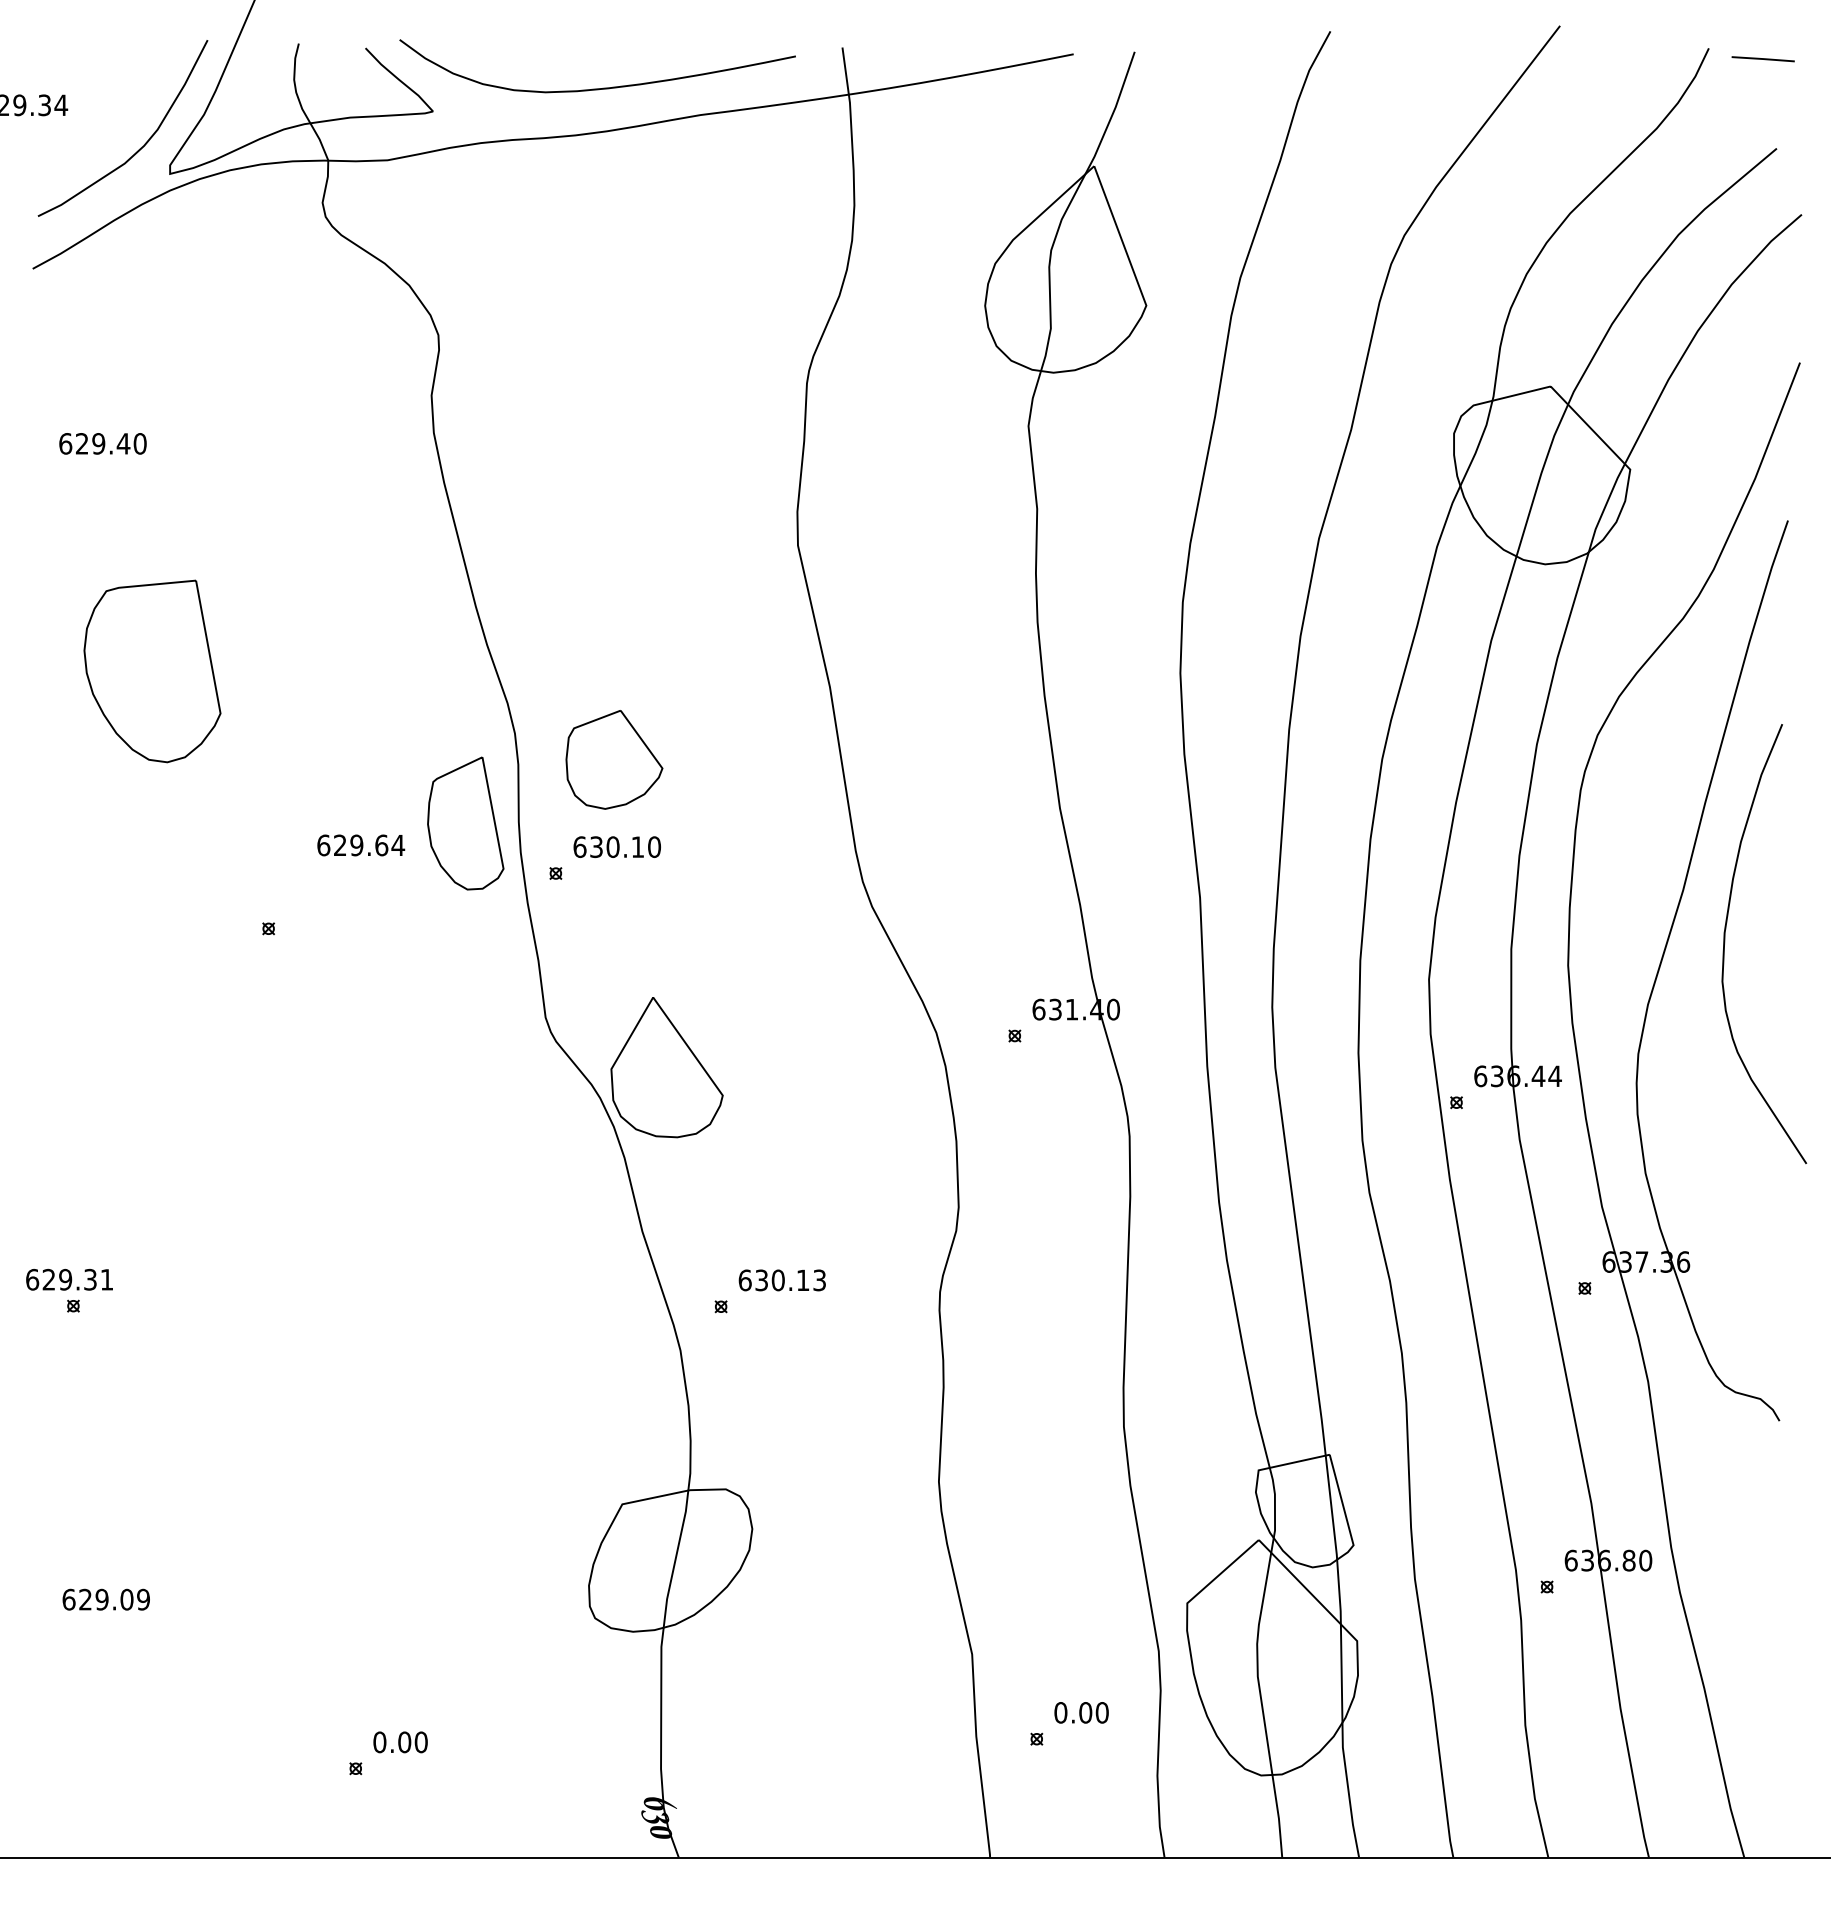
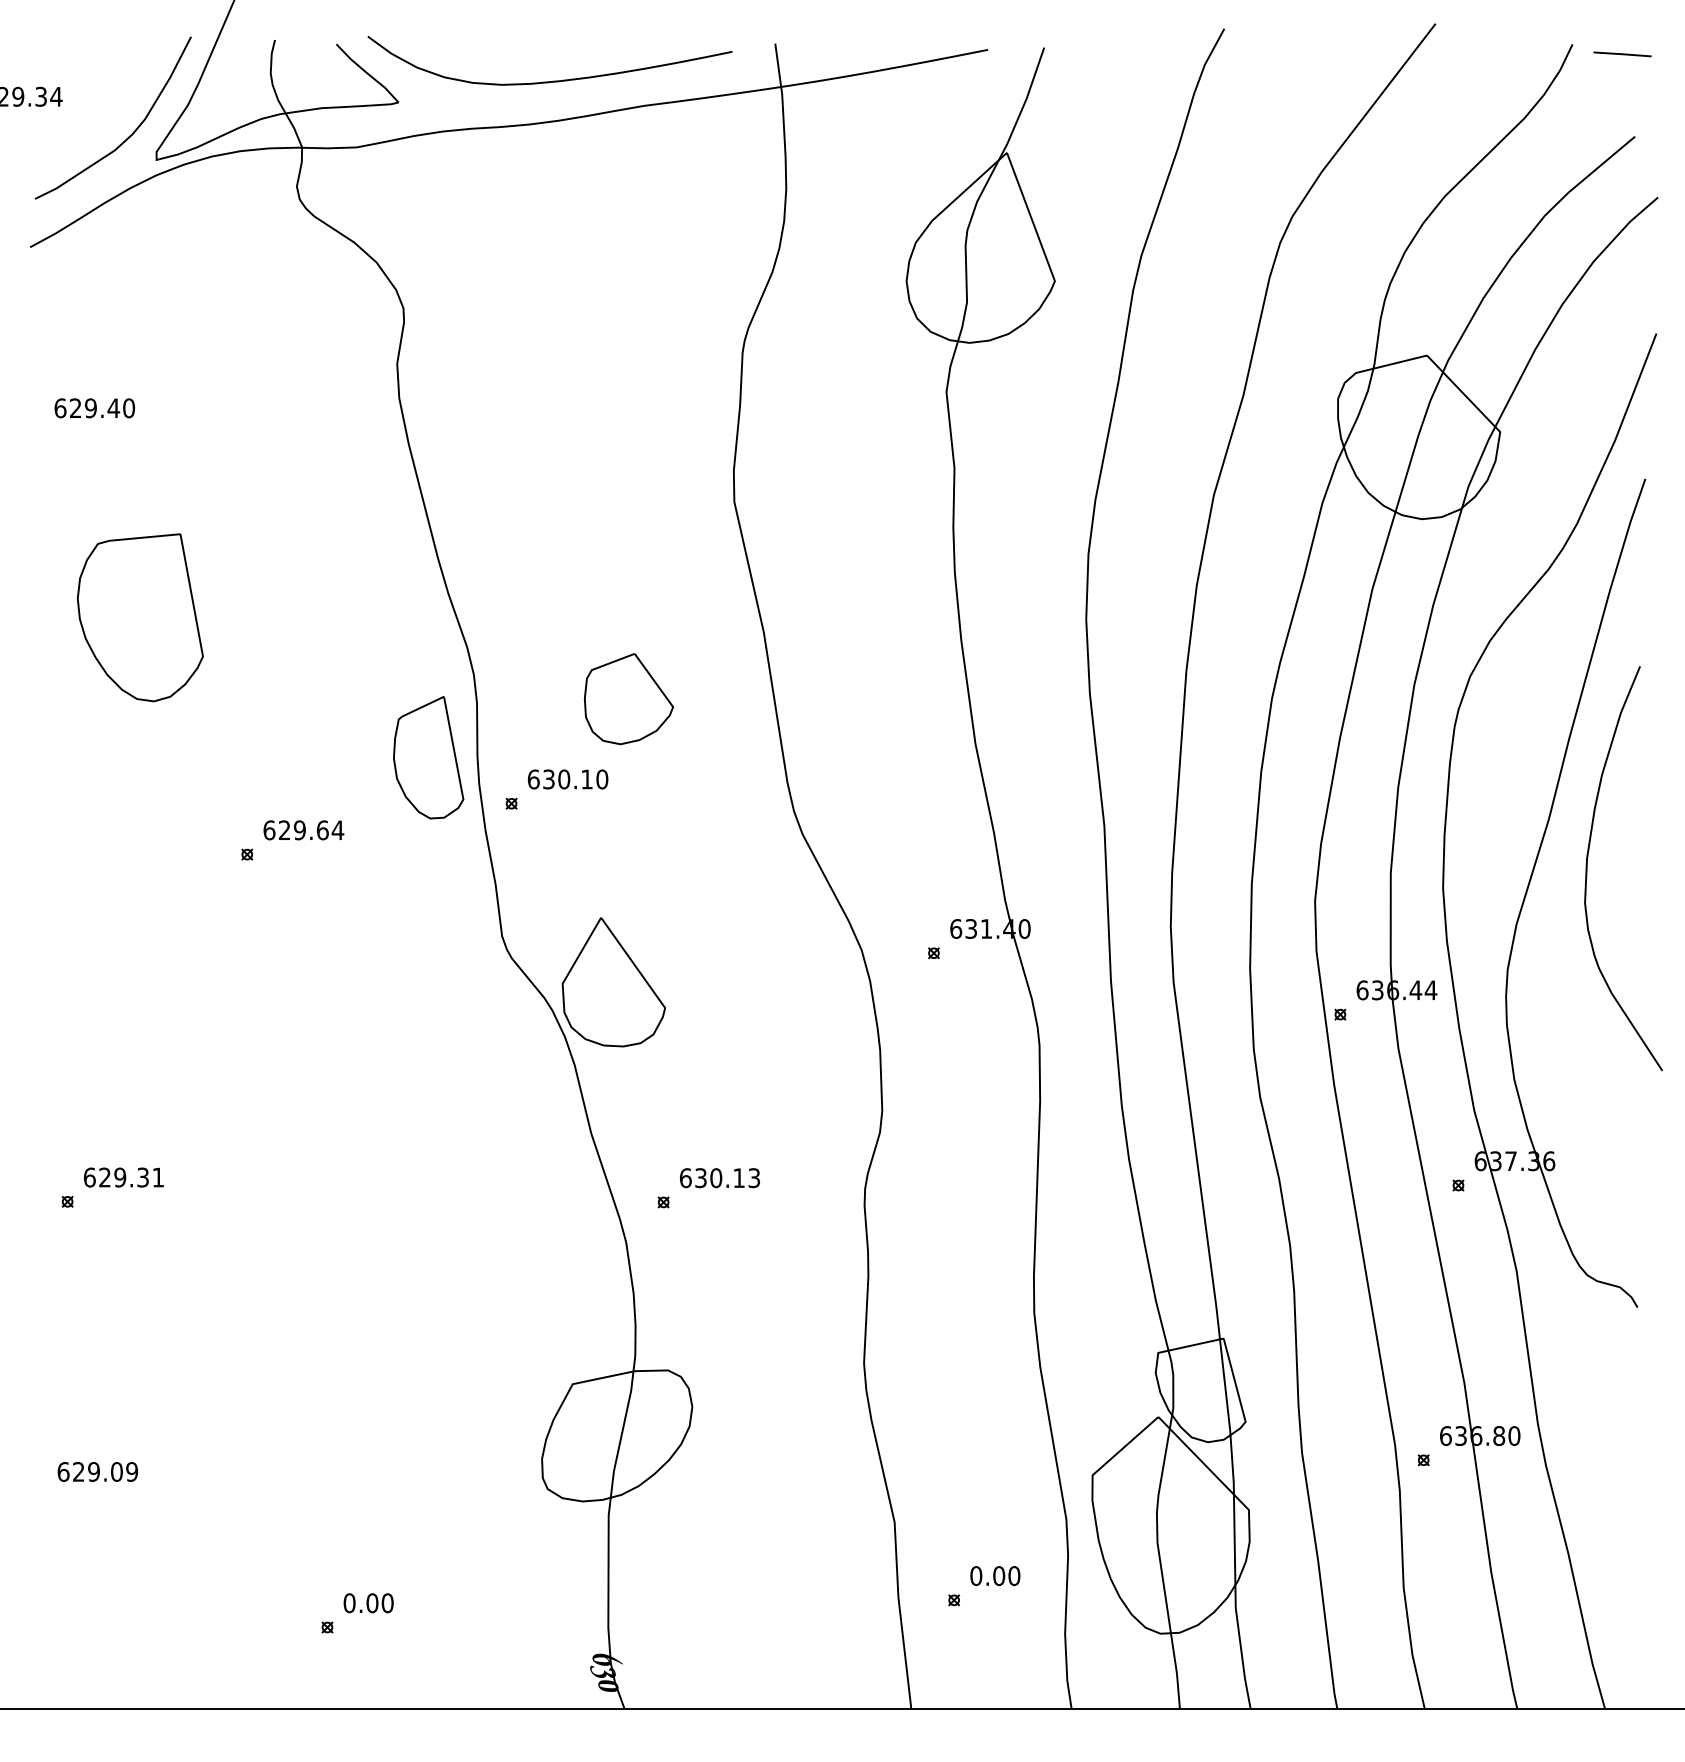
part: (614, 759) -> (629, 698), moved
text: (361, 845) -> (304, 830), moved
text: (69, 1279) -> (123, 1177), moved

